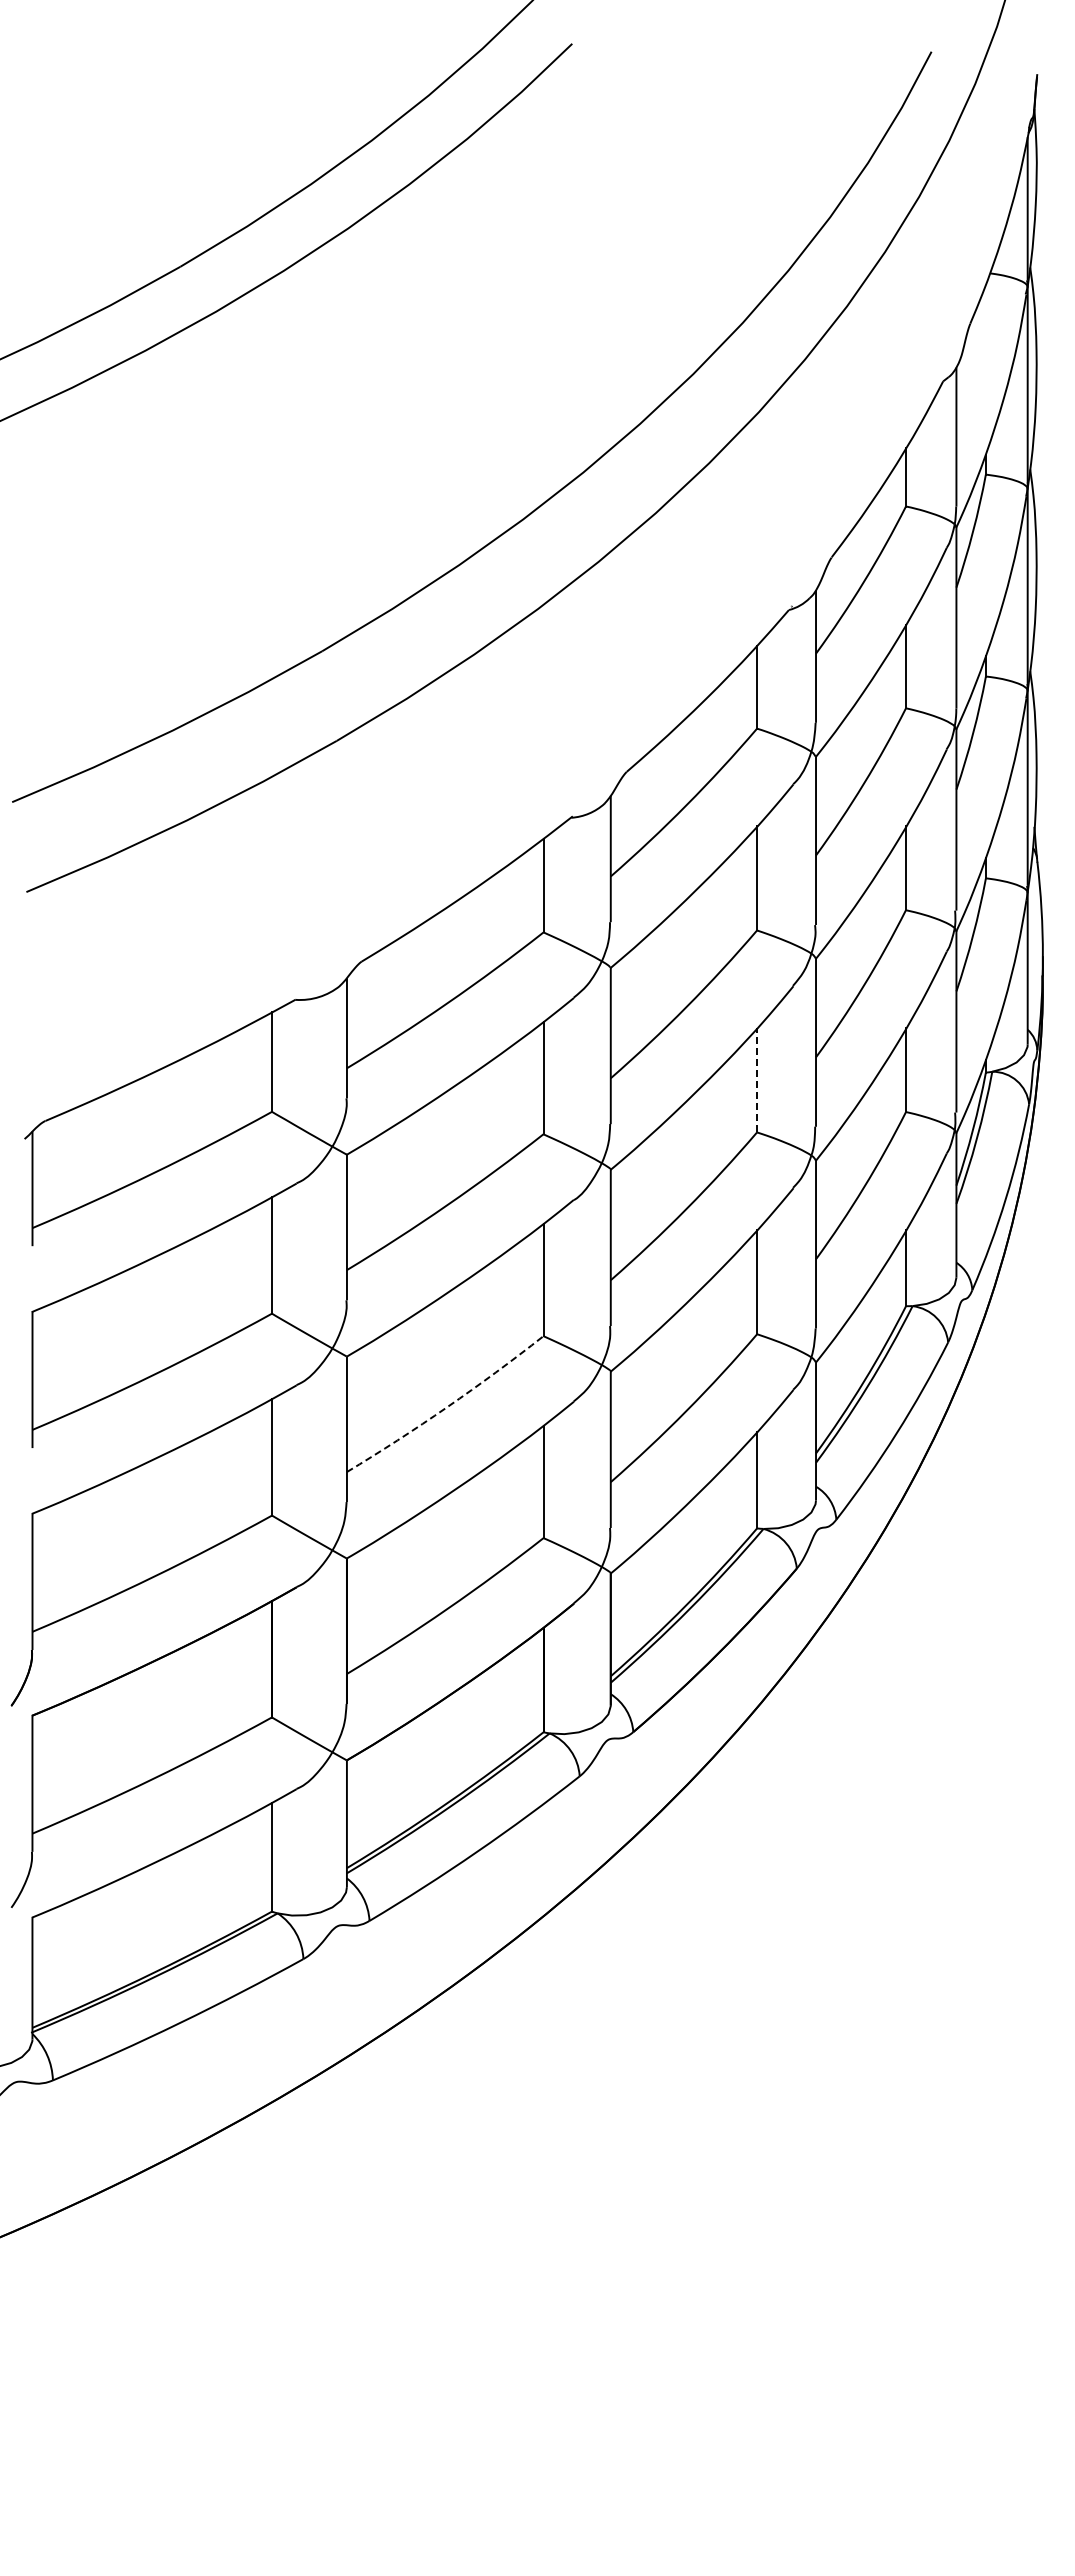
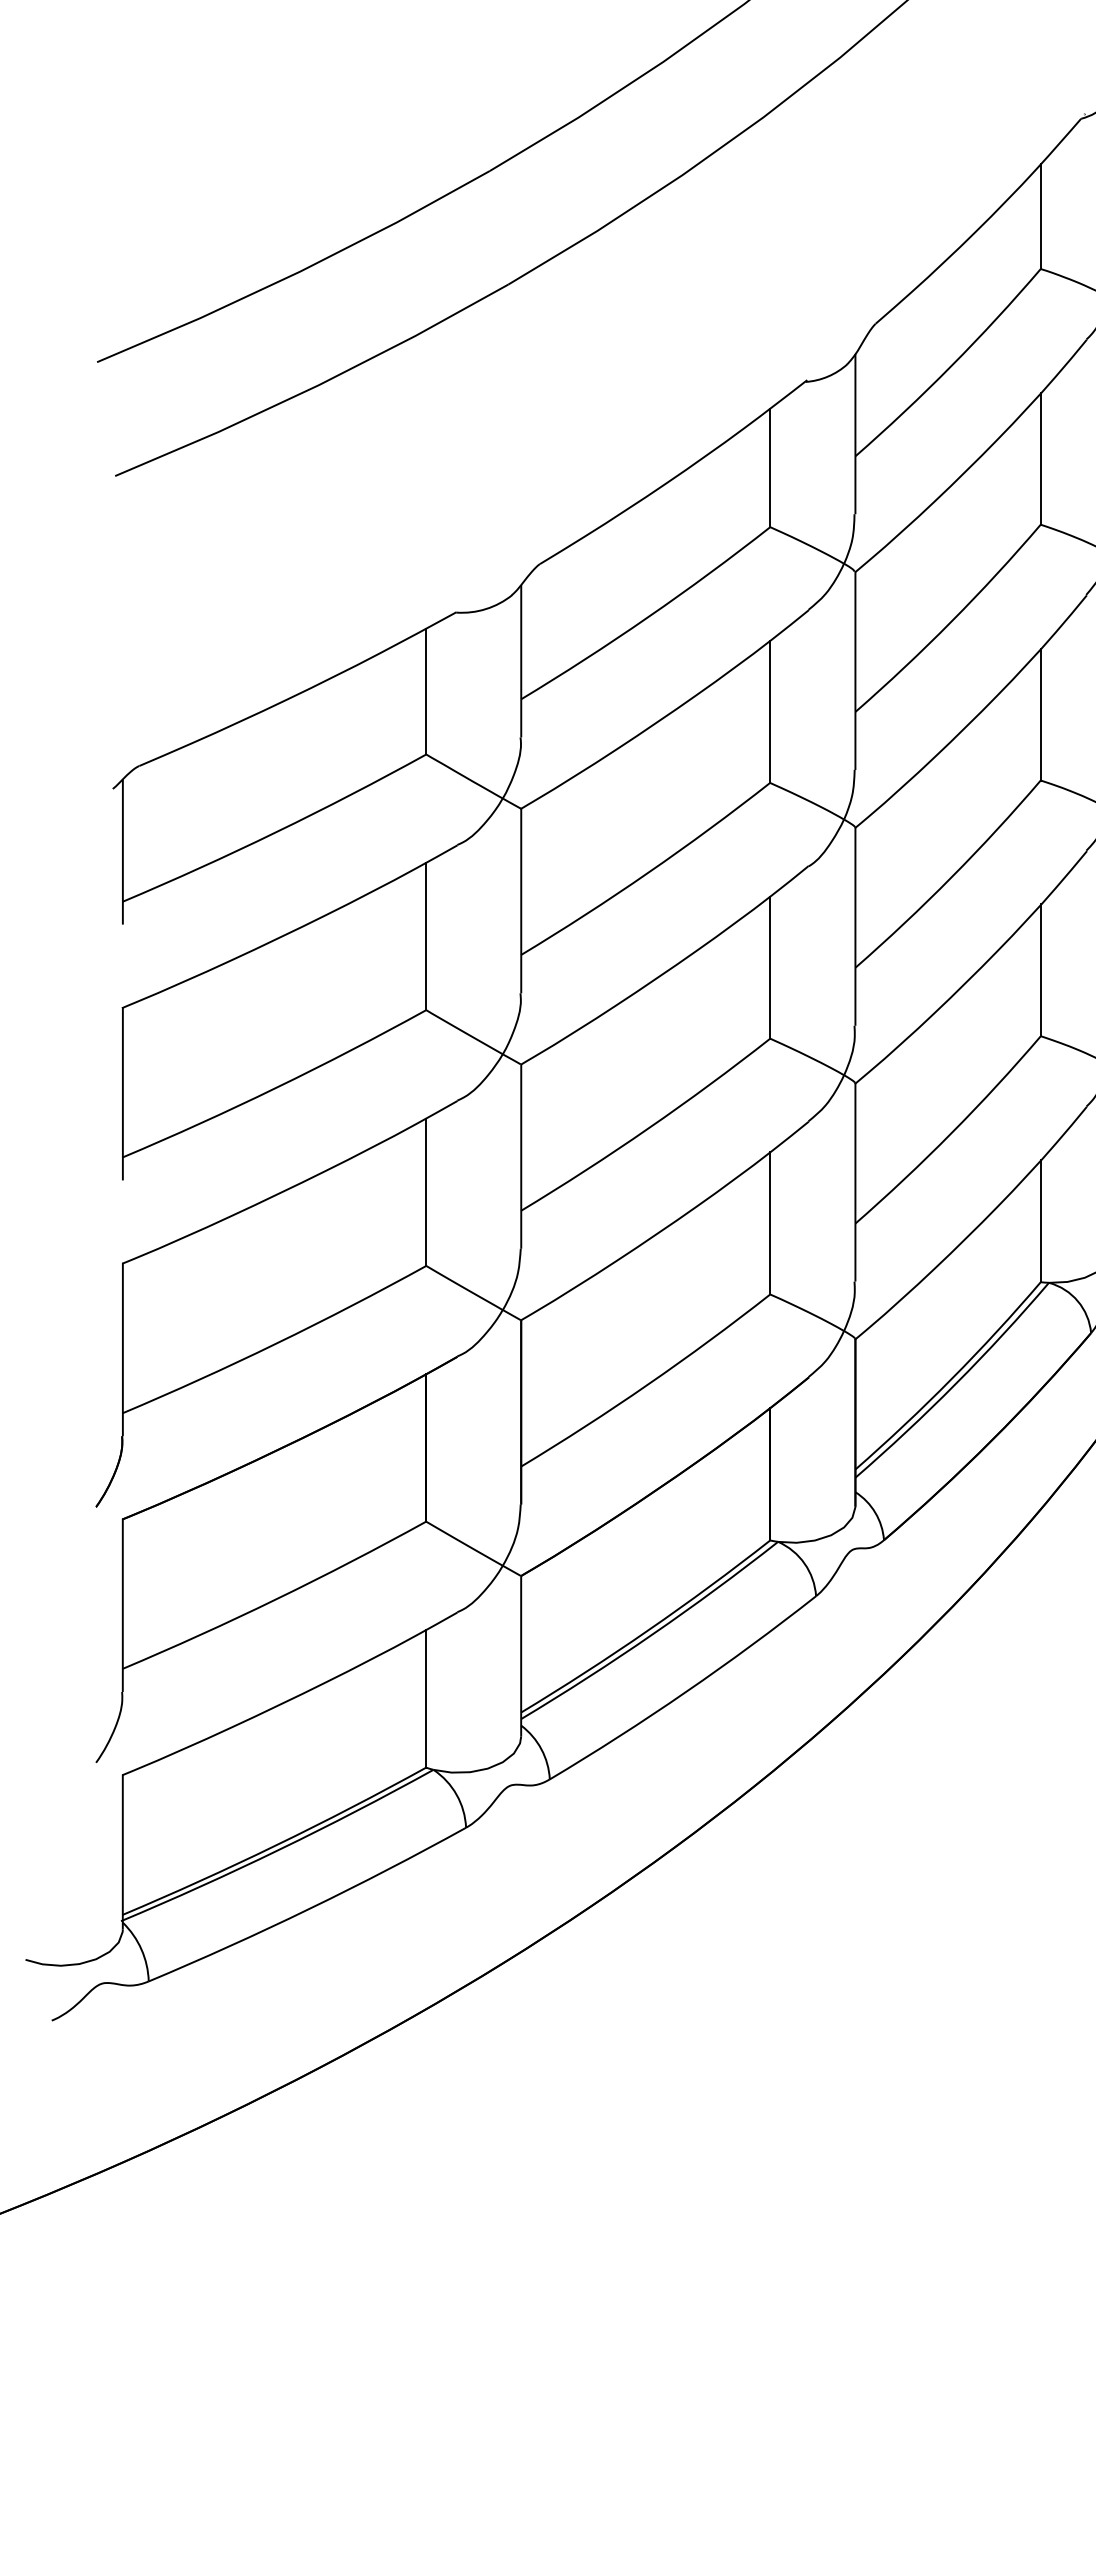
line: (757, 1079) -> (1041, 713), dashed -> solid
arc: (447, 1407) -> (648, 1129), dashed -> solid

